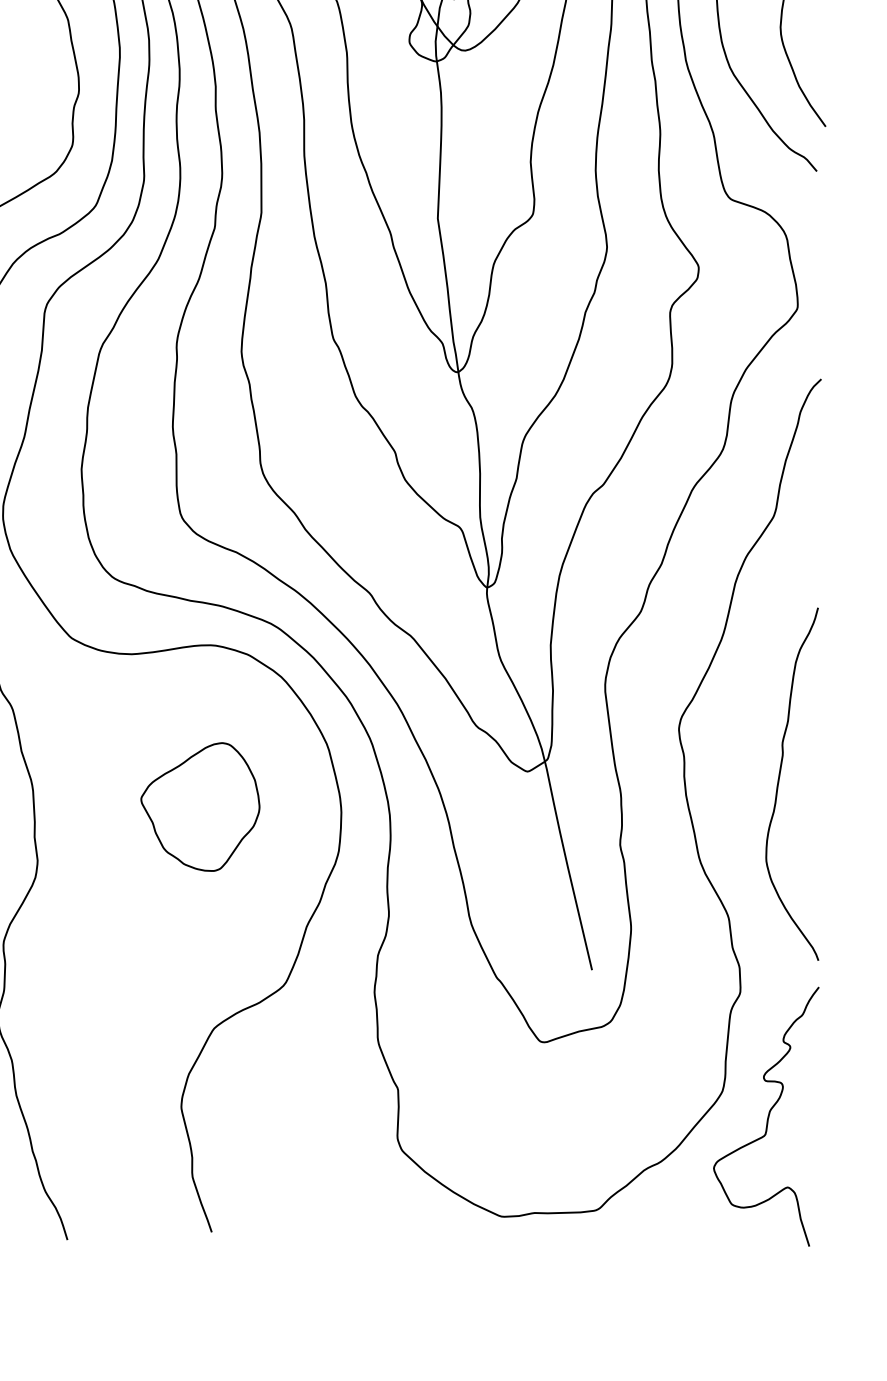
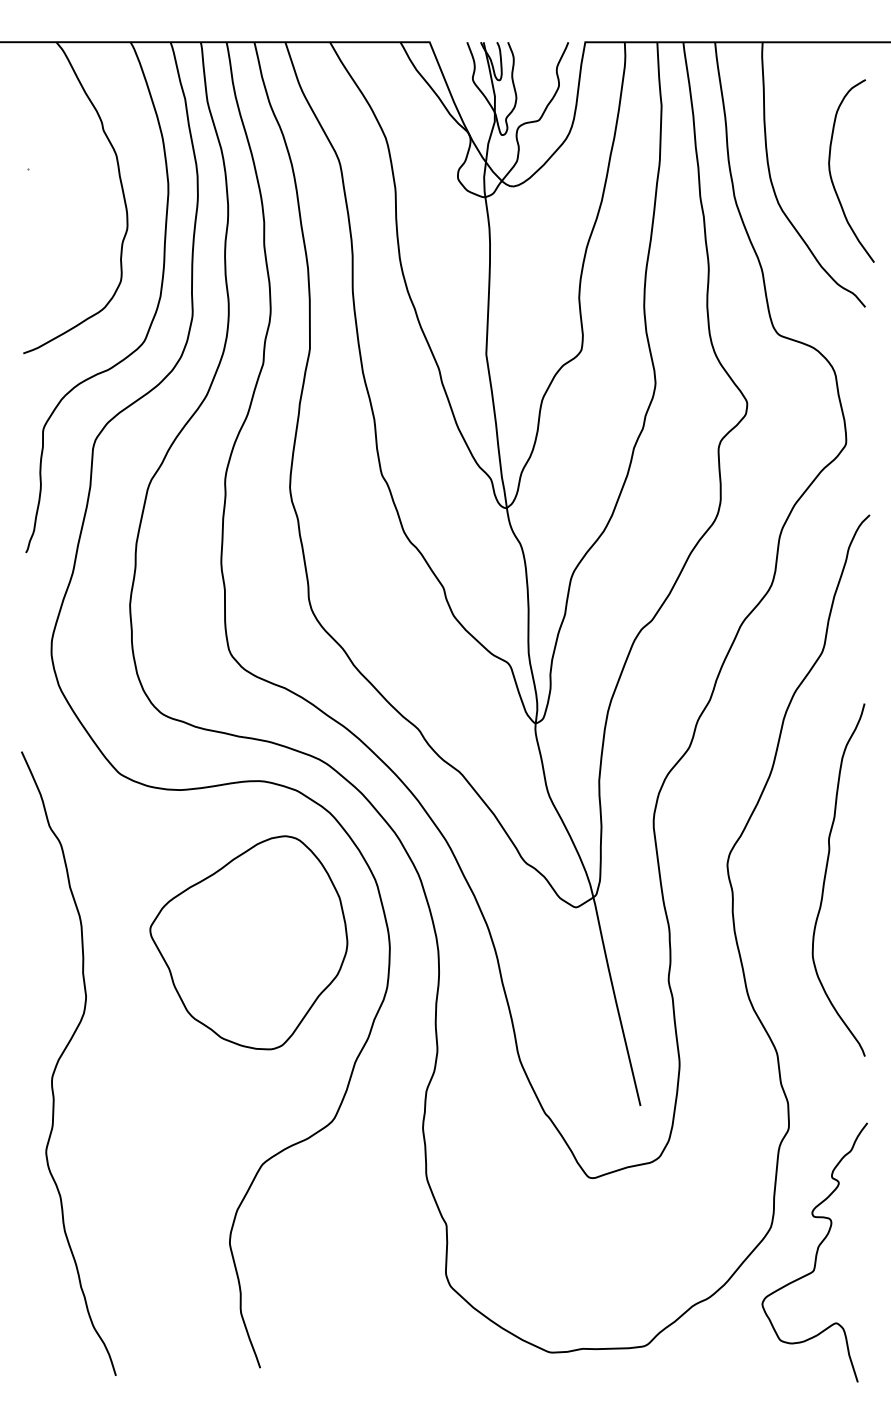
curve: (780, 779) -> (826, 875), moved
part: (200, 806) -> (248, 942), size x1.67

